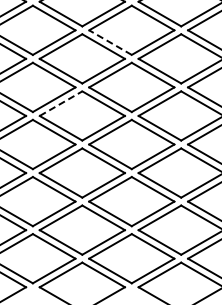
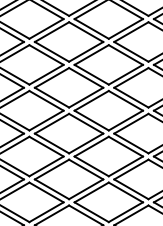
line: (110, 42) -> (91, 28), dashed -> solid
line: (61, 103) -> (52, 77), dashed -> solid

